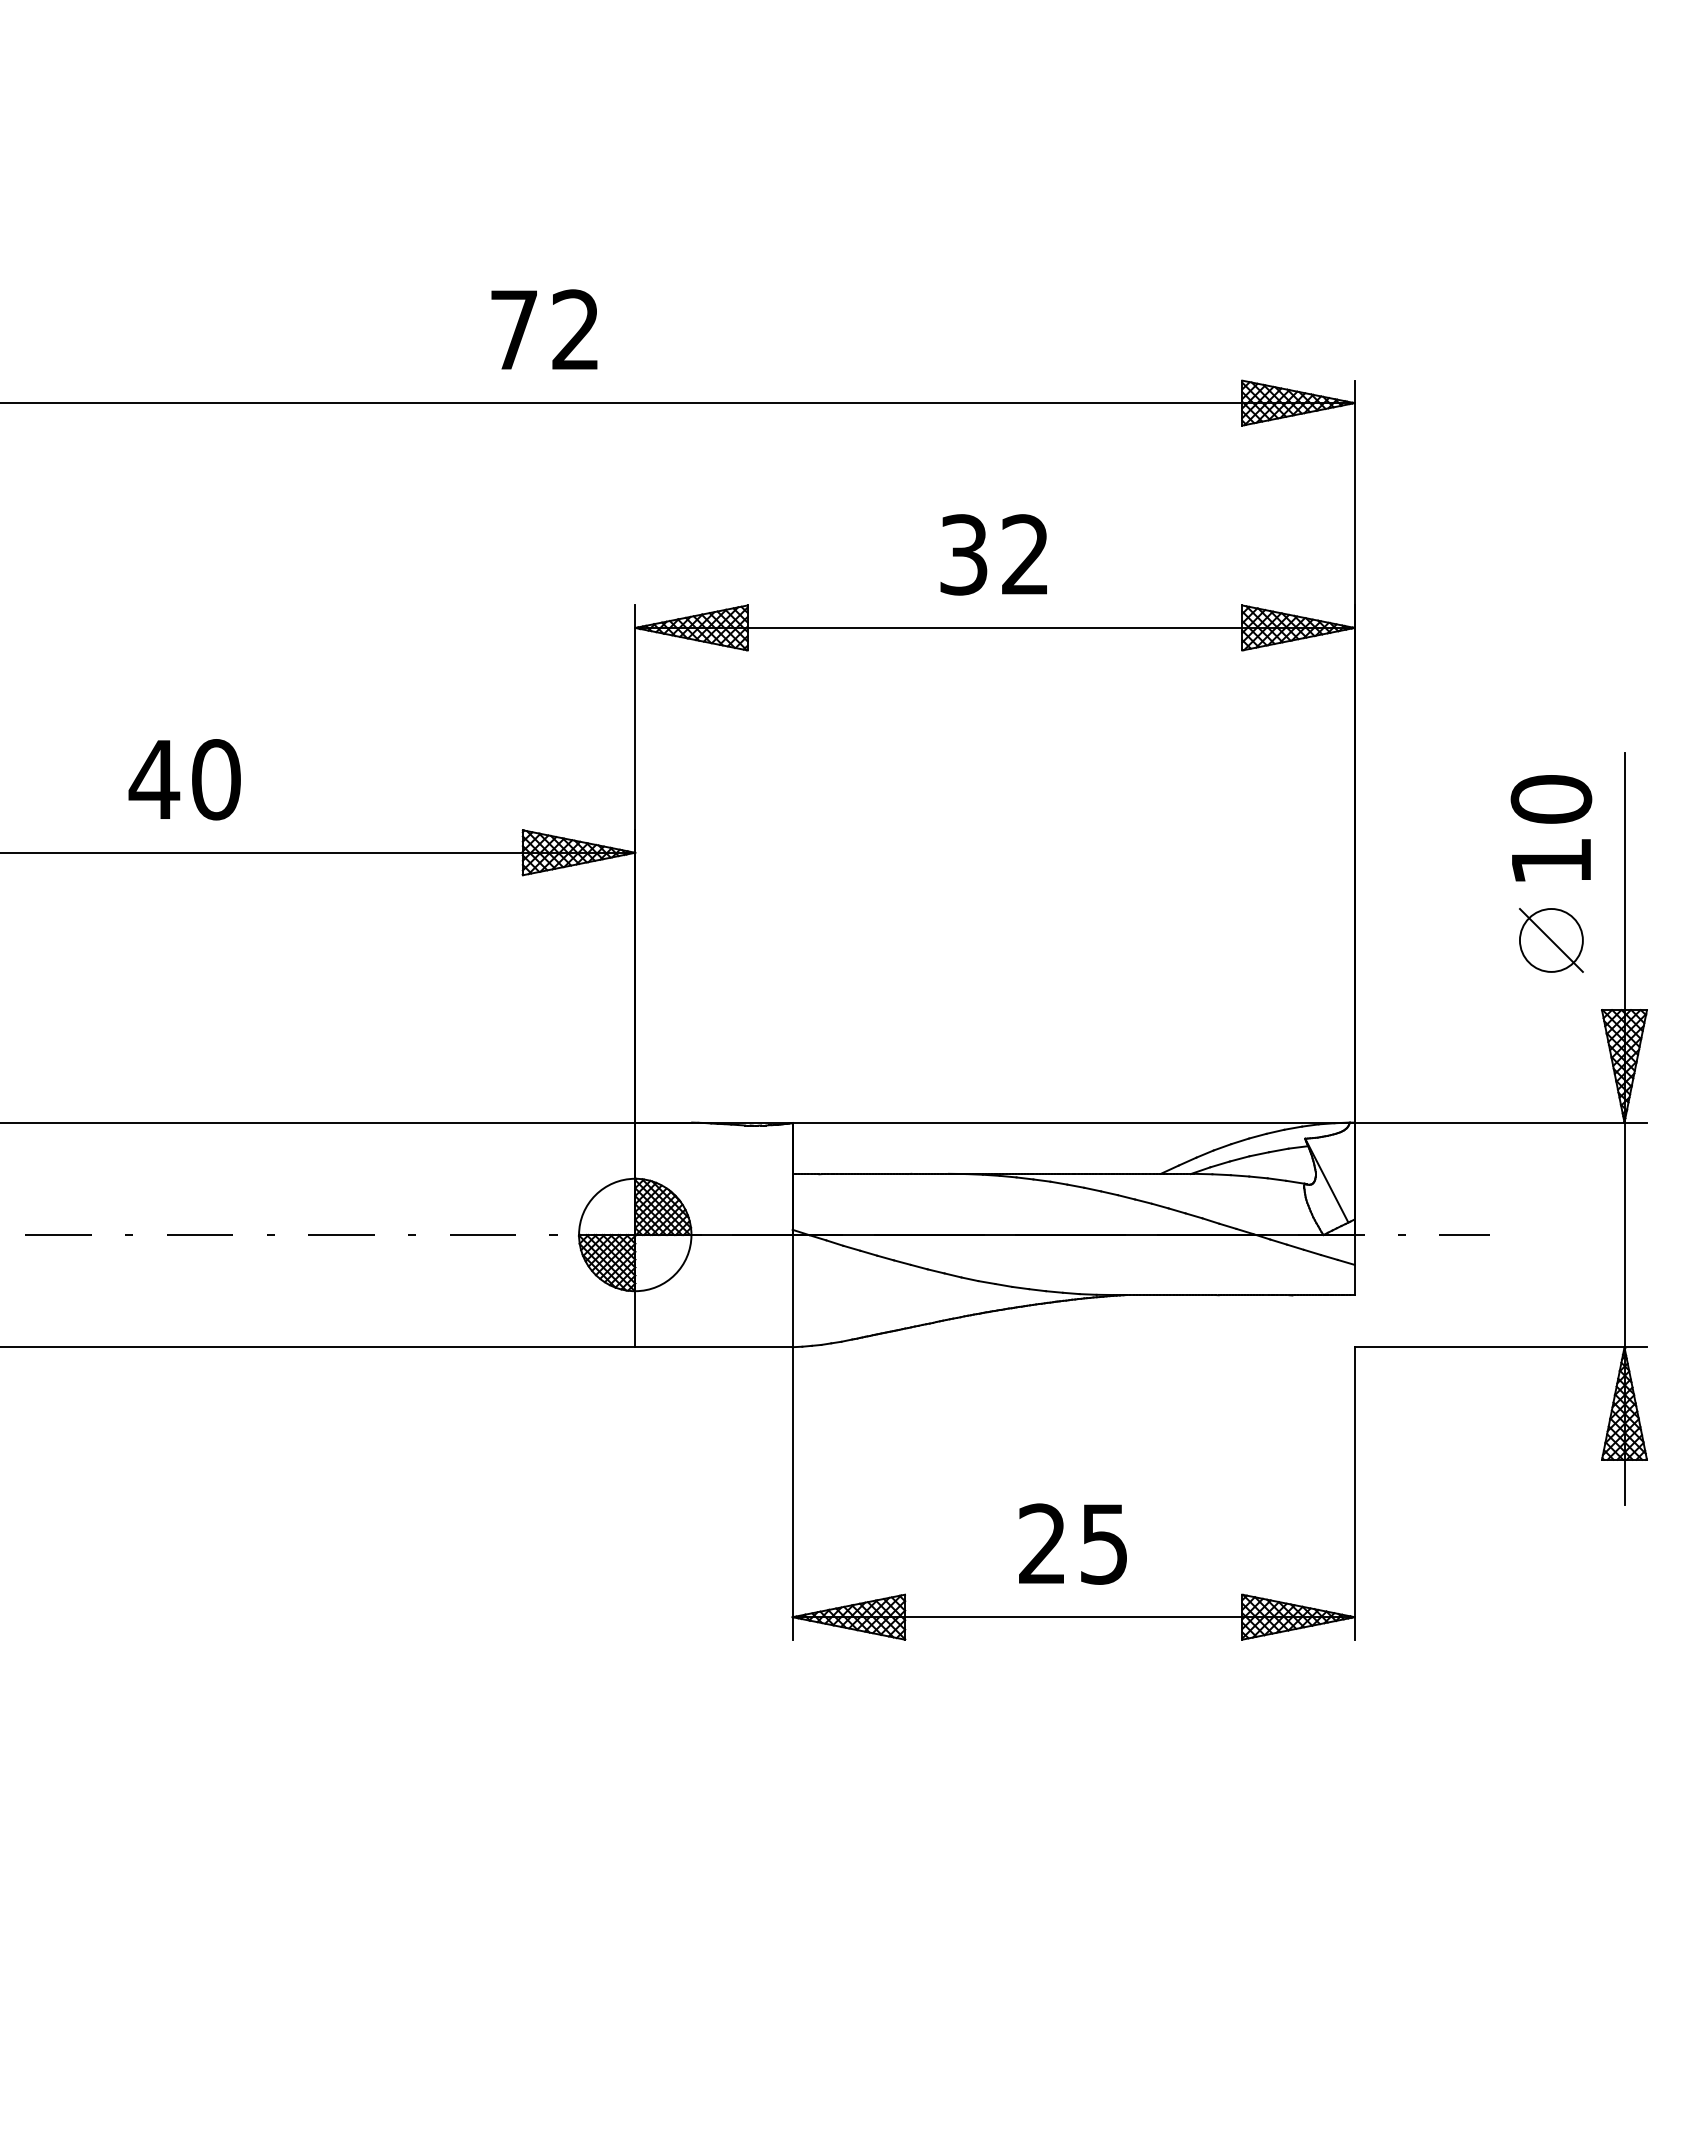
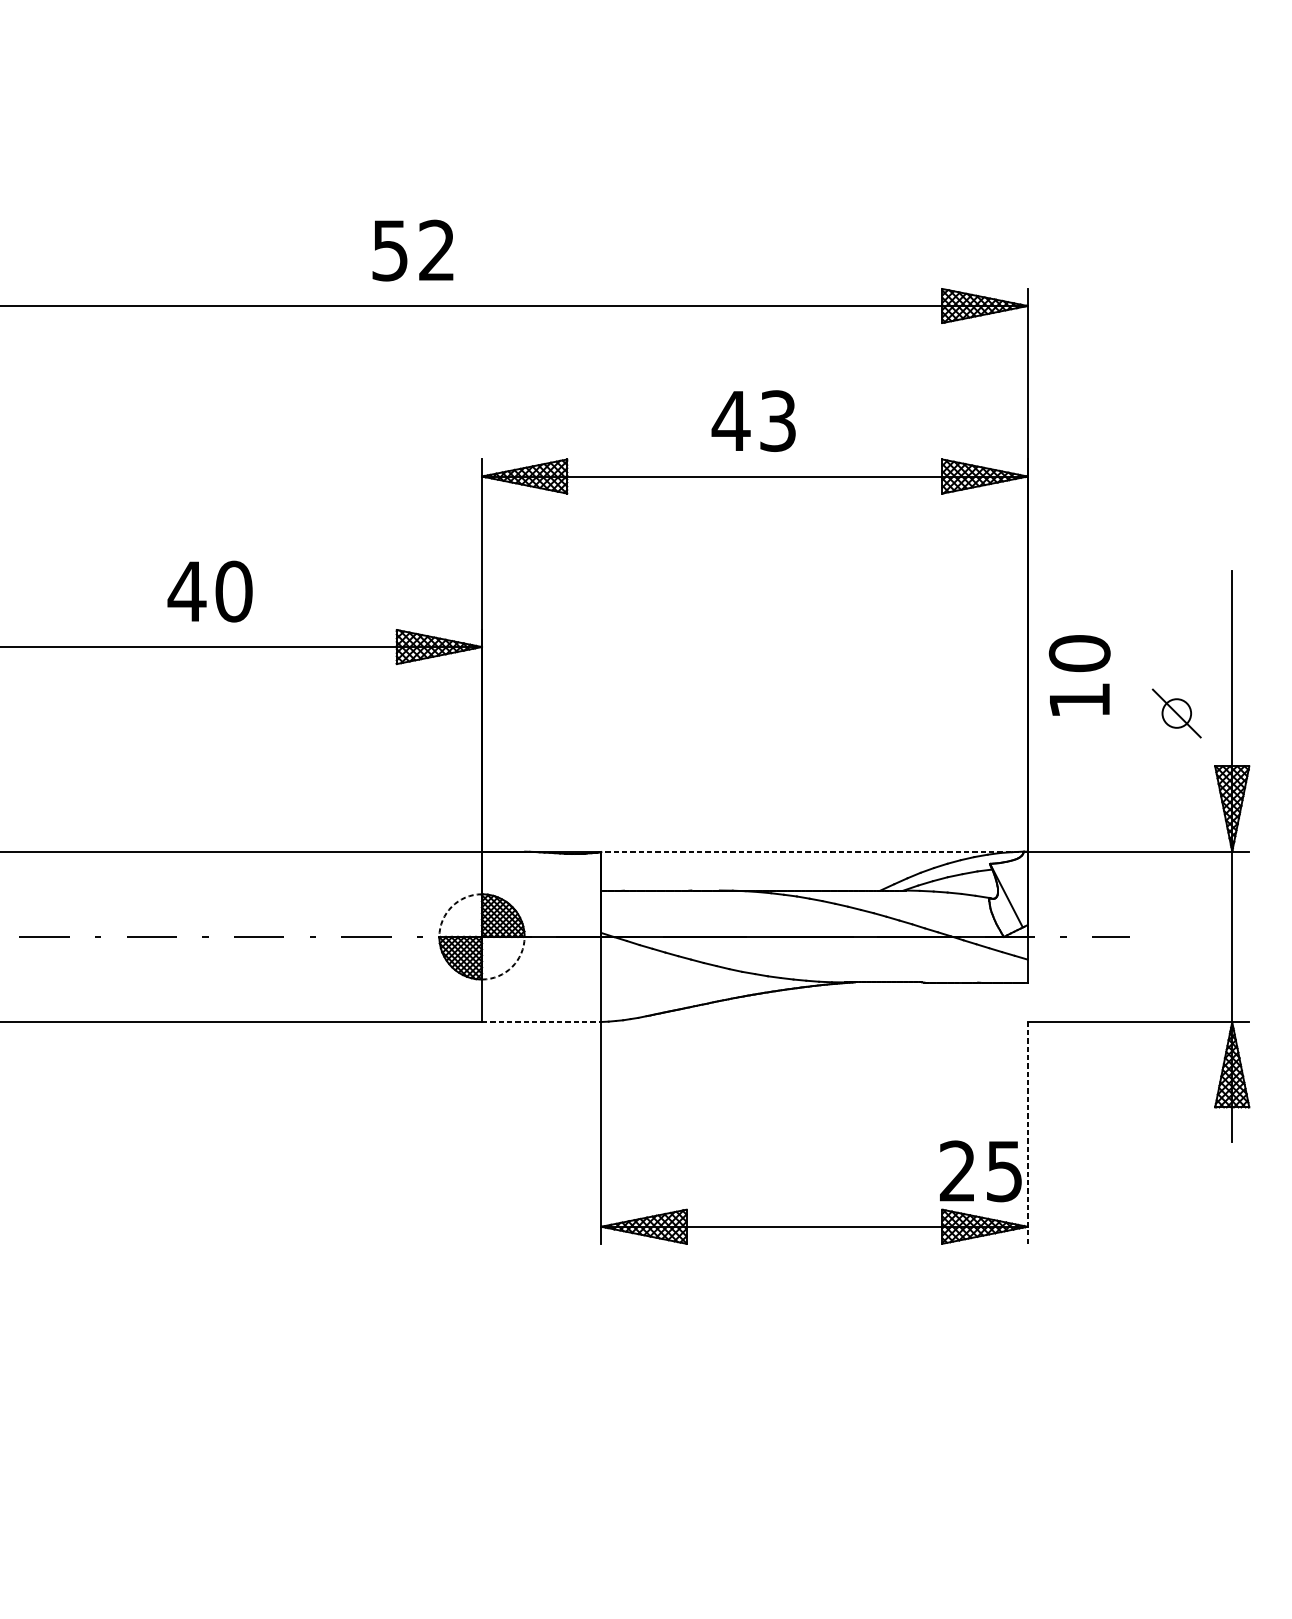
text: (513, 330) -> (389, 250), 72 -> 52
text: (993, 554) -> (753, 420), 32 -> 43
text: (184, 779) -> (209, 591), moved
text: (1551, 828) -> (1079, 675), moved
circle: (1550, 940) -> (1176, 713), size x0.6
line: (1073, 1122) -> (814, 851), solid -> dashed
arc: (595, 1195) -> (451, 906), solid -> dashed
arc: (675, 1274) -> (512, 966), solid -> dashed
line: (713, 1347) -> (541, 1022), solid -> dashed
line: (1354, 1493) -> (1027, 1132), solid -> dashed
text: (1072, 1543) -> (980, 1170), moved

